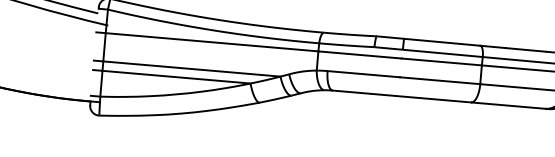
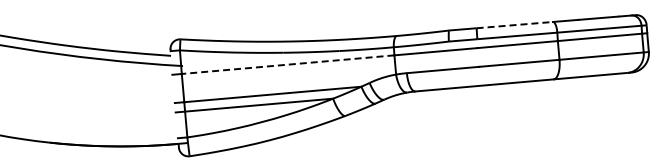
line: (212, 42) -> (288, 64), solid -> dashed
line: (442, 42) -> (515, 25), solid -> dashed

